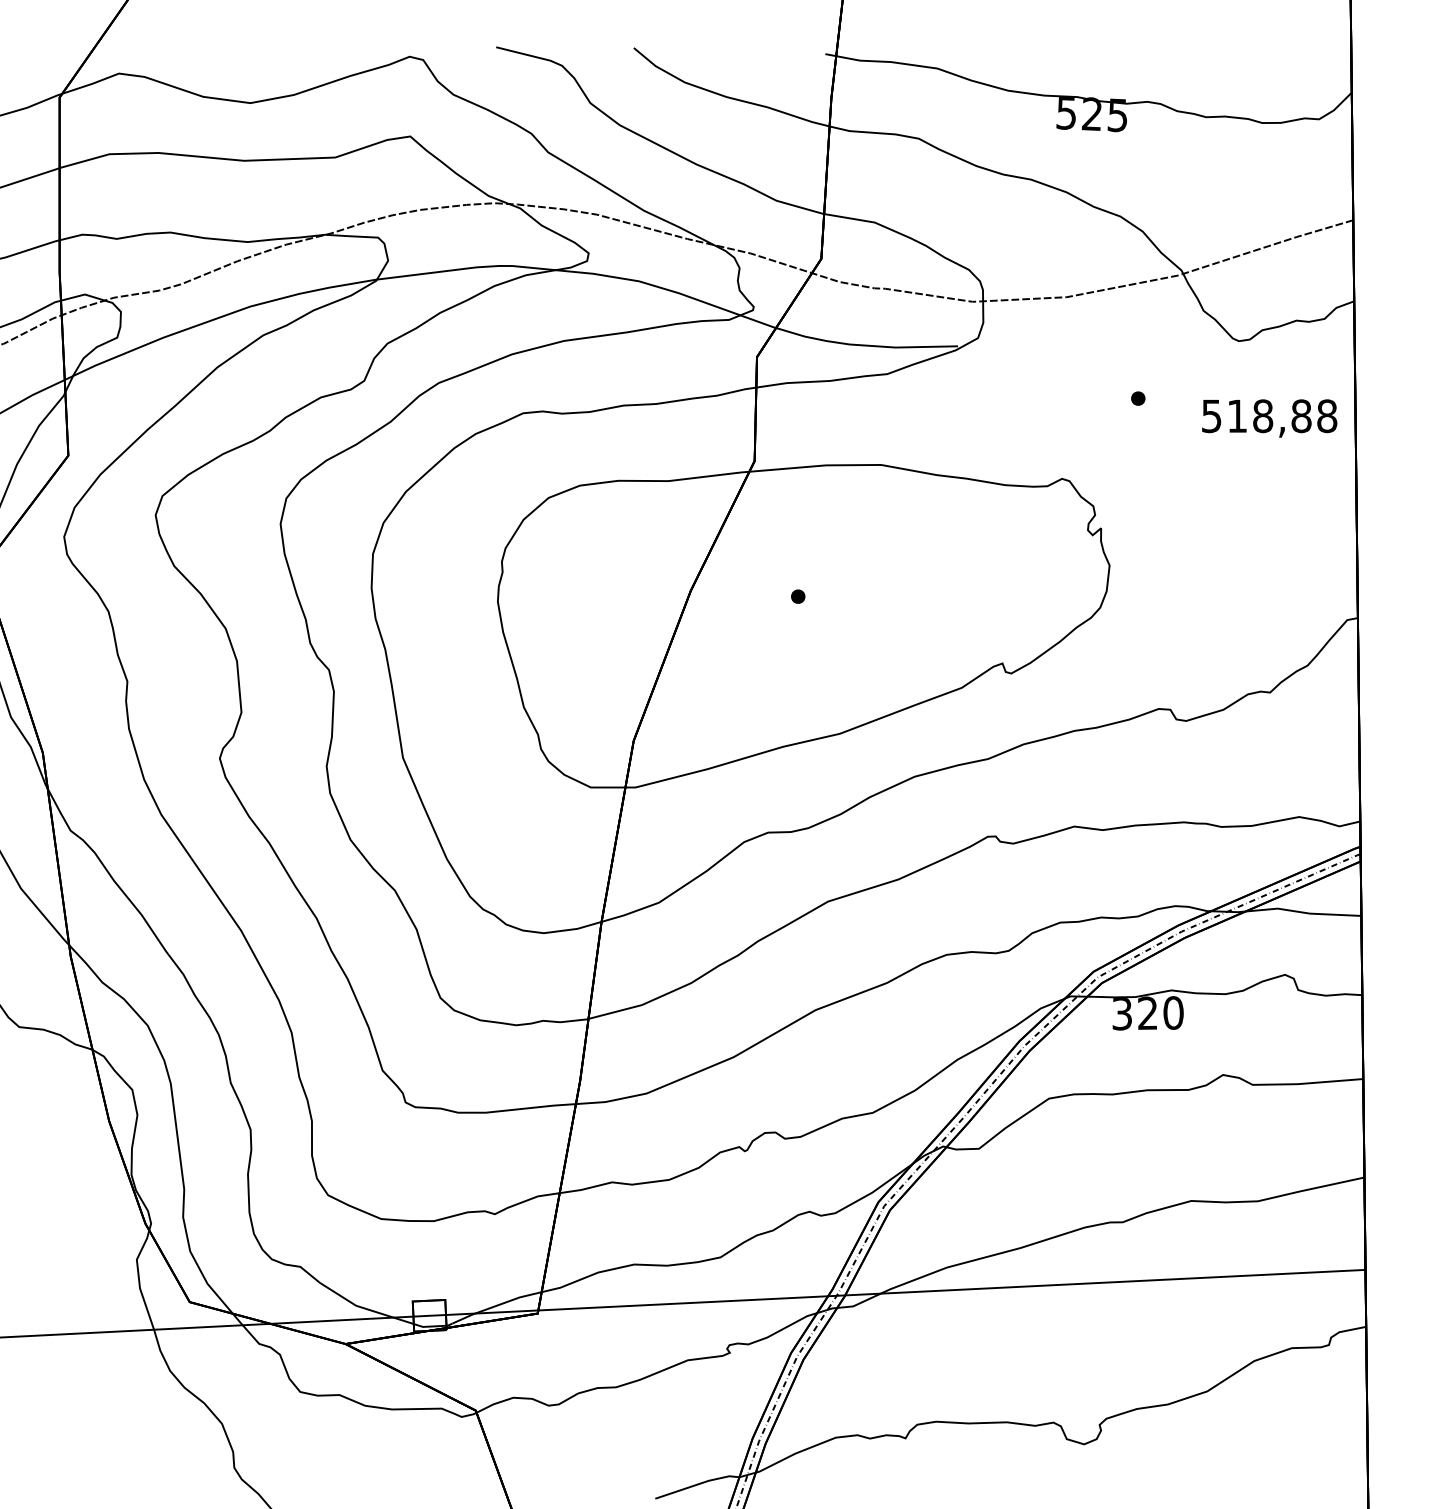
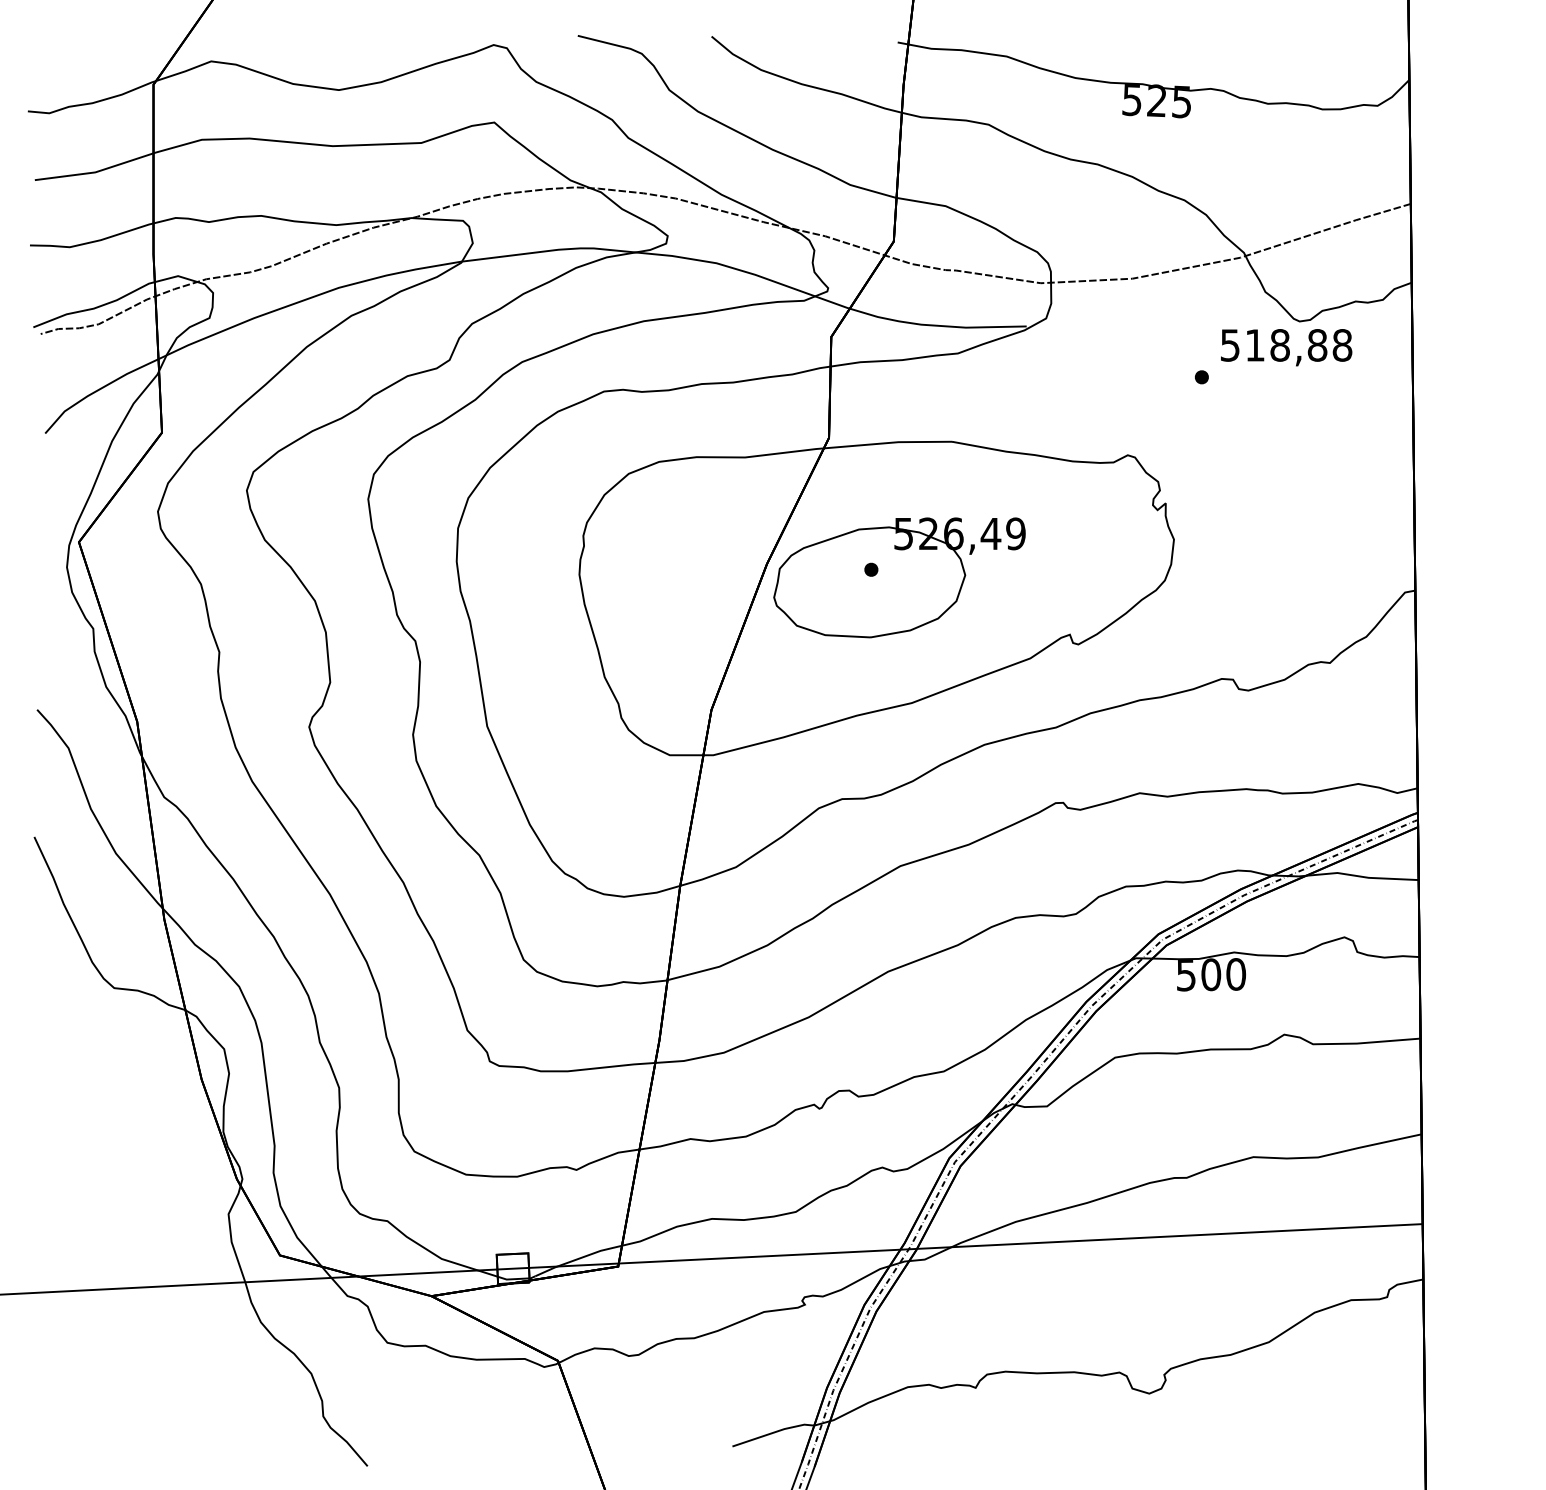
text: (1269, 418) -> (1286, 347), moved
part: (827, 604) -> (899, 577), added
text: (1135, 1013) -> (1199, 974), 320 -> 500

